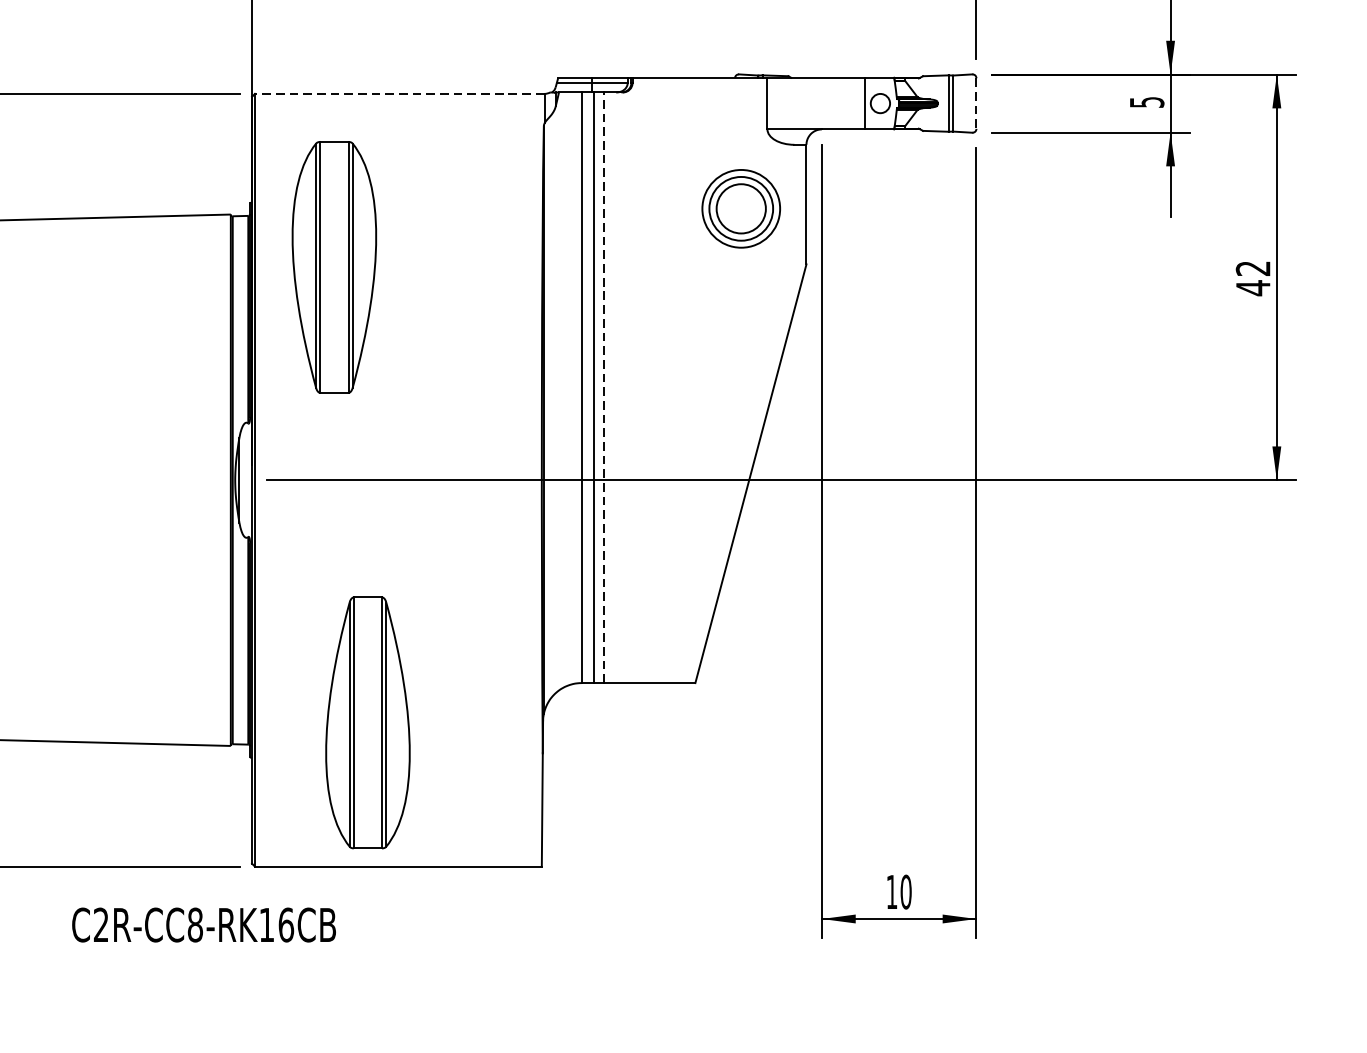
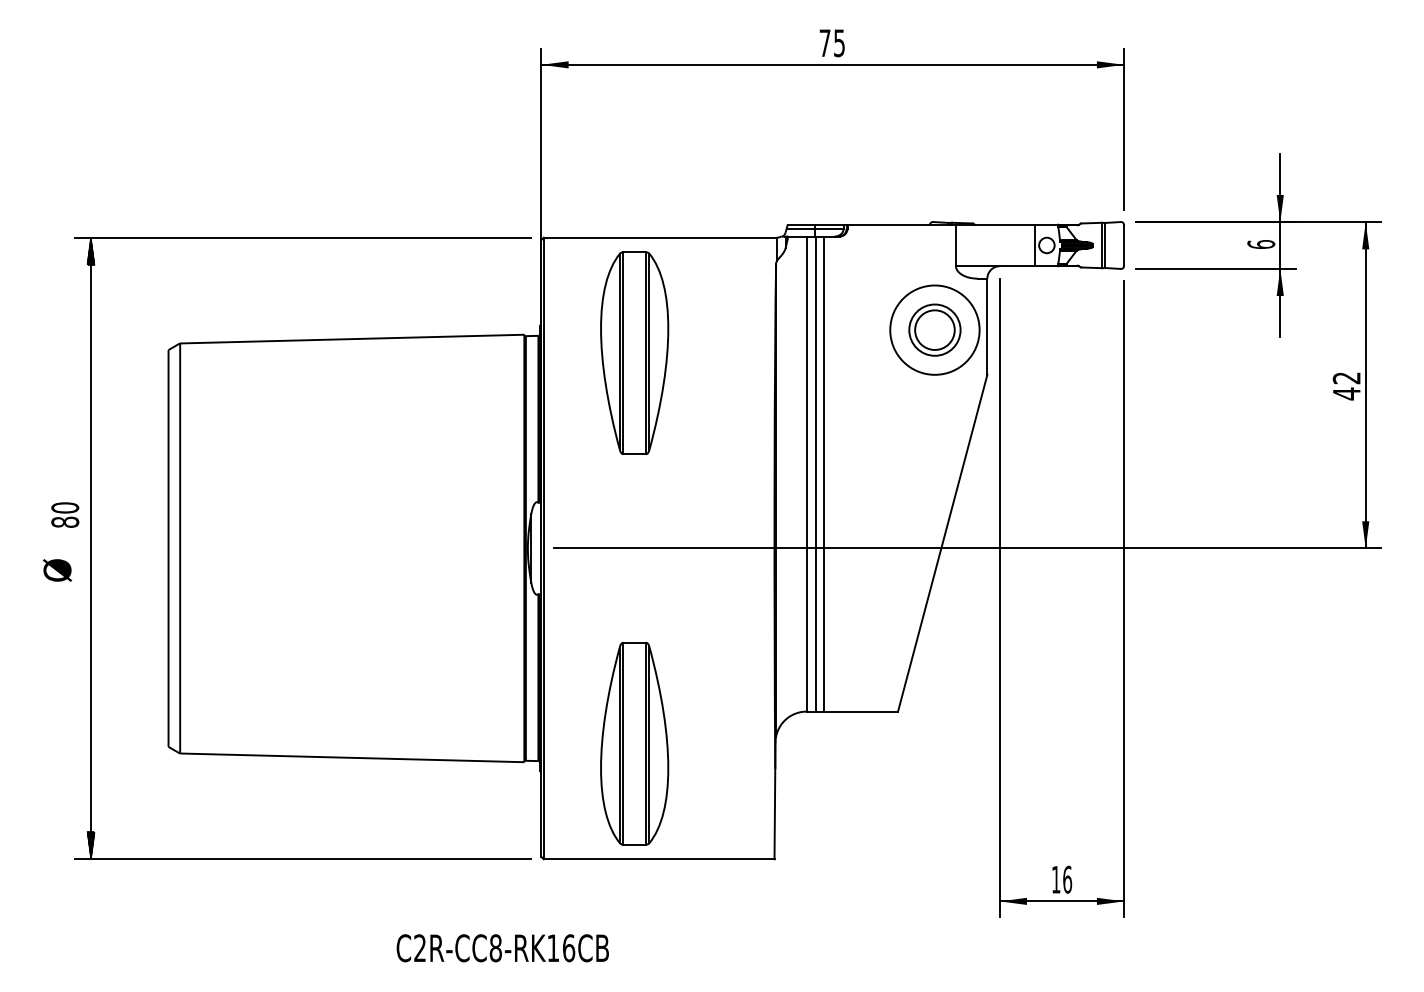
line: (398, 93) -> (659, 237), dashed -> solid
text: (1147, 102) -> (1261, 244), 5 -> 6
line: (976, 103) -> (1124, 245), dashed -> solid
circle: (740, 208) -> (934, 329), size x1.43
part: (334, 267) -> (634, 353), moved
line: (603, 388) -> (824, 474), dashed -> solid
text: (906, 891) -> (1067, 879), 10 -> 16
text: (203, 925) -> (502, 948), moved

